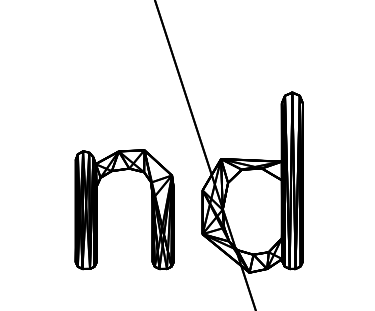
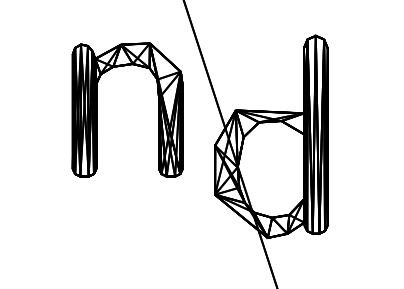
part: (97, 209) -> (97, 109), moved

